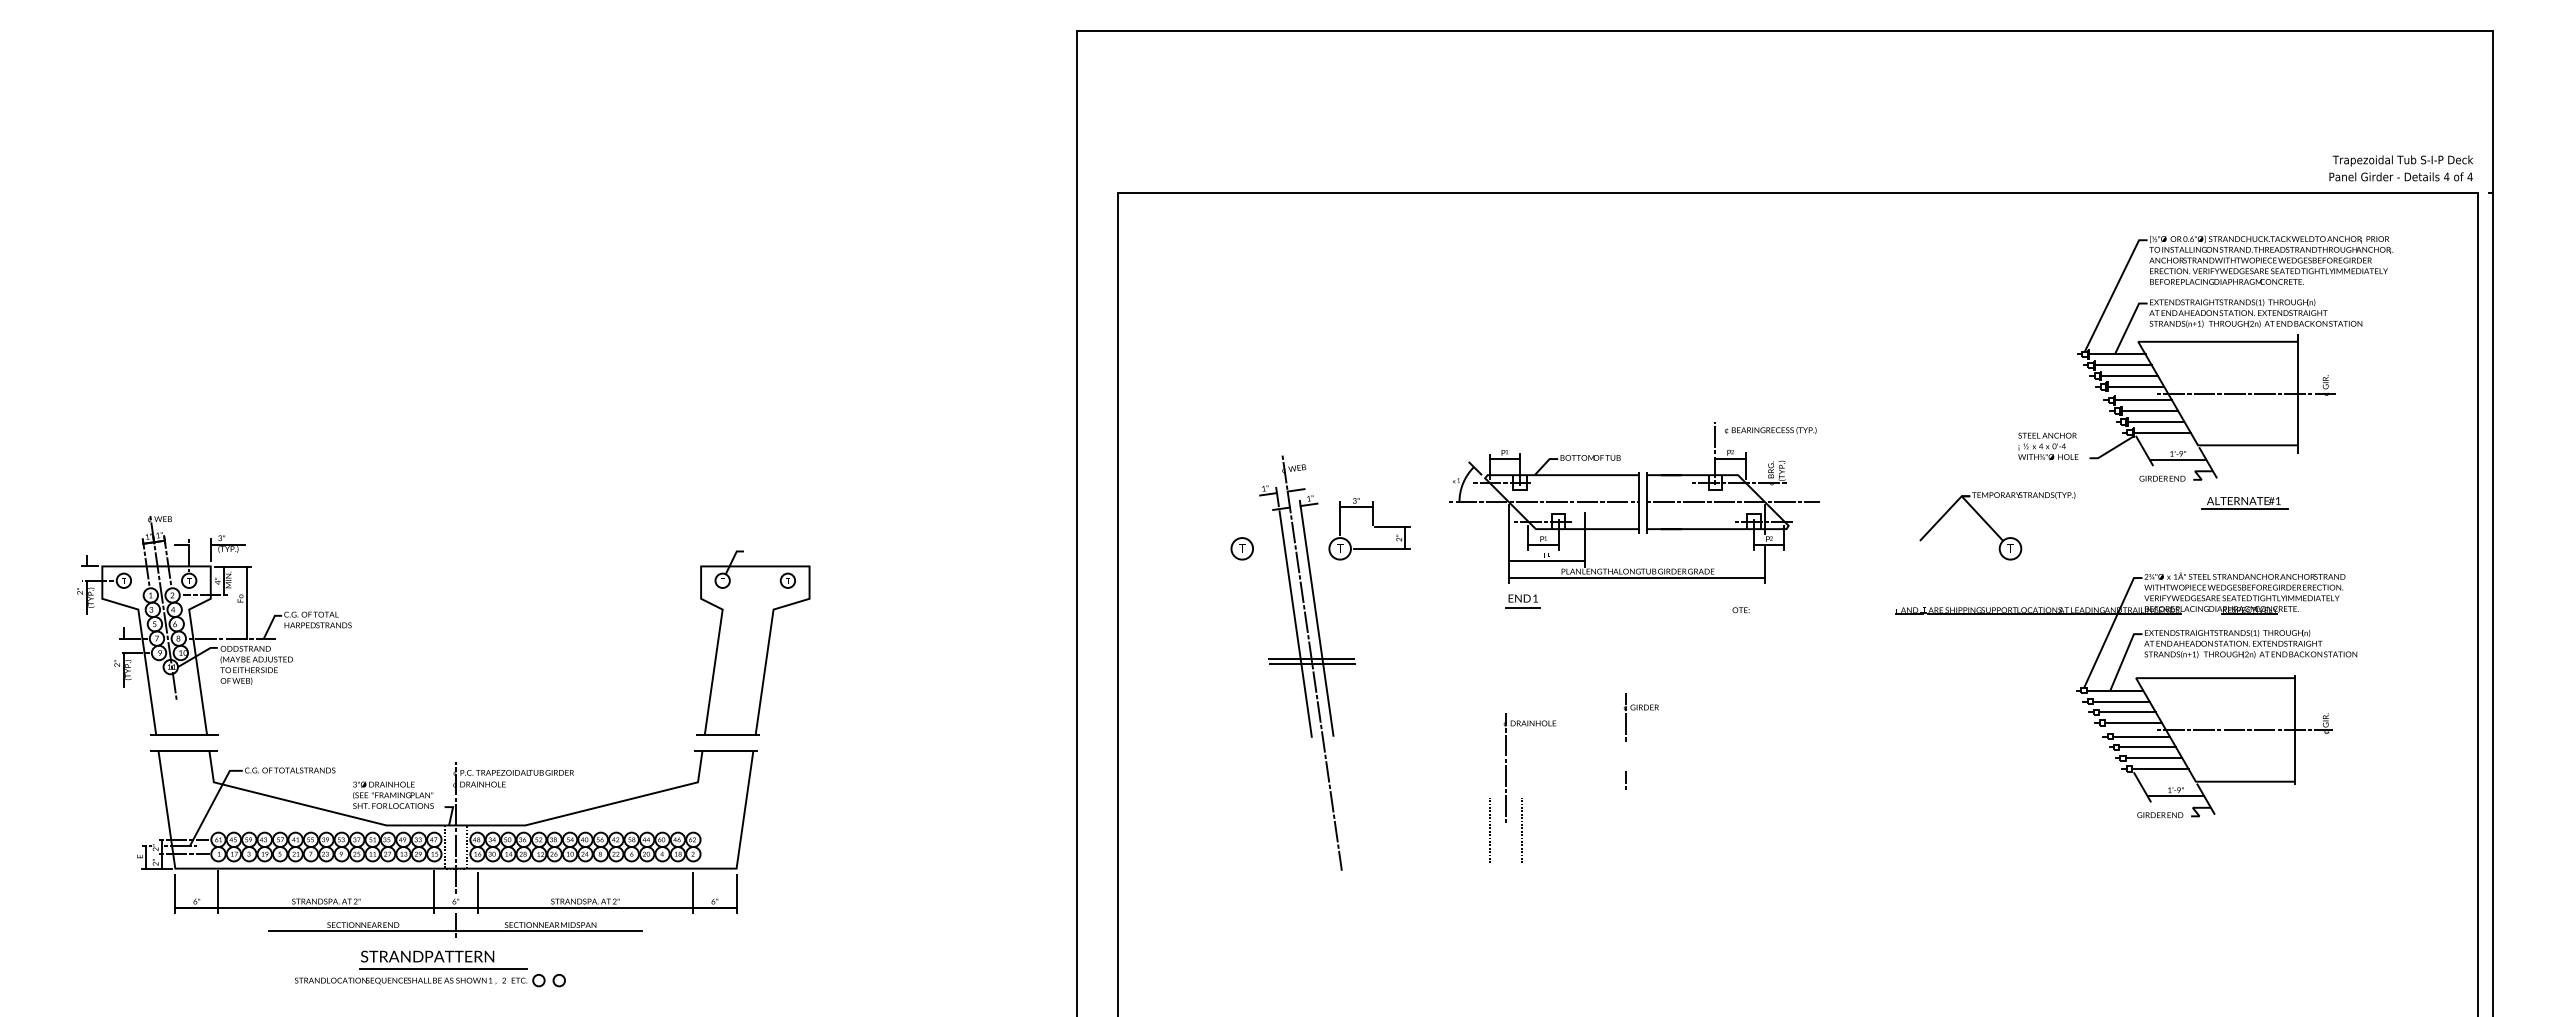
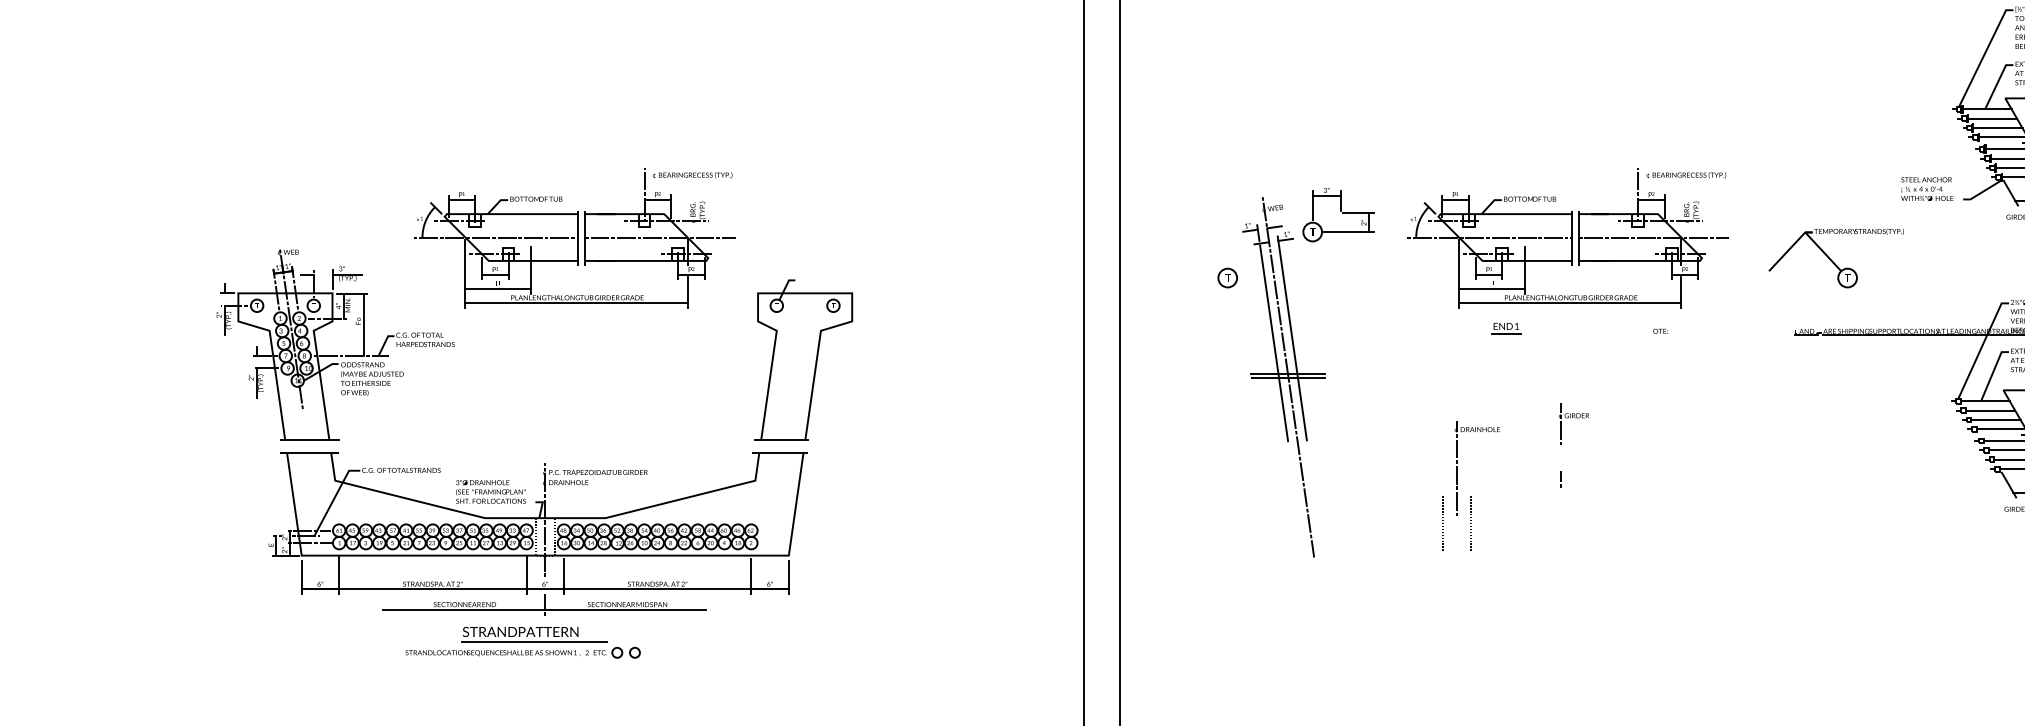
part: (489, 502) -> (574, 237), added
part: (1997, 526) -> (1836, 258), moved
part: (1369, 529) -> (1338, 215), moved
part: (1522, 601) -> (1505, 328), moved

